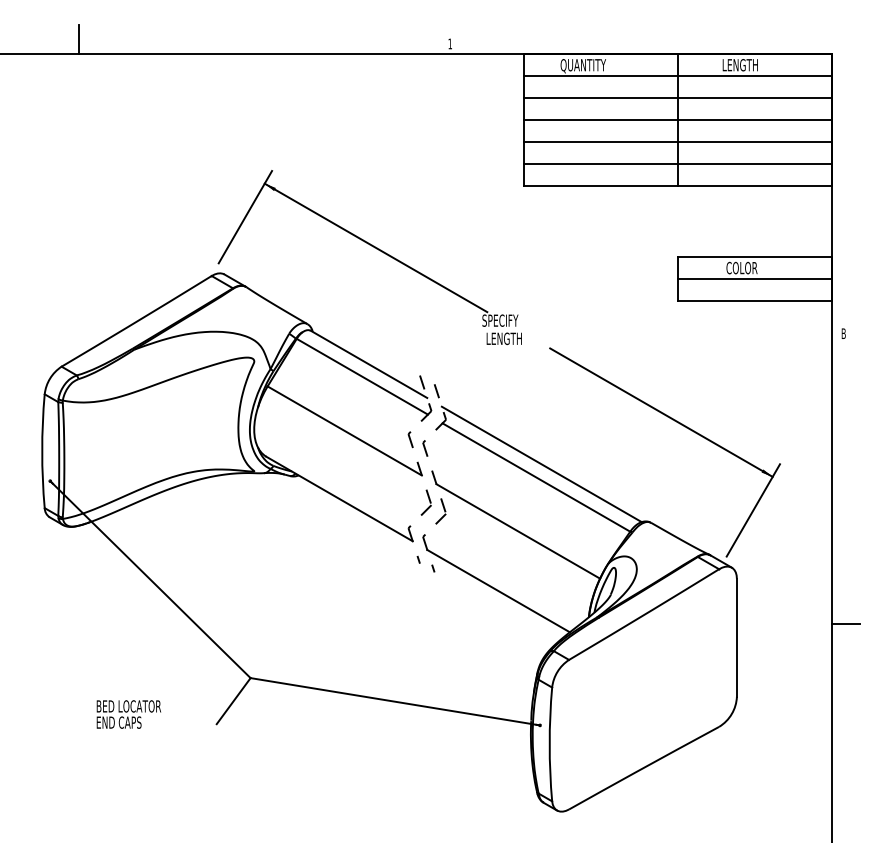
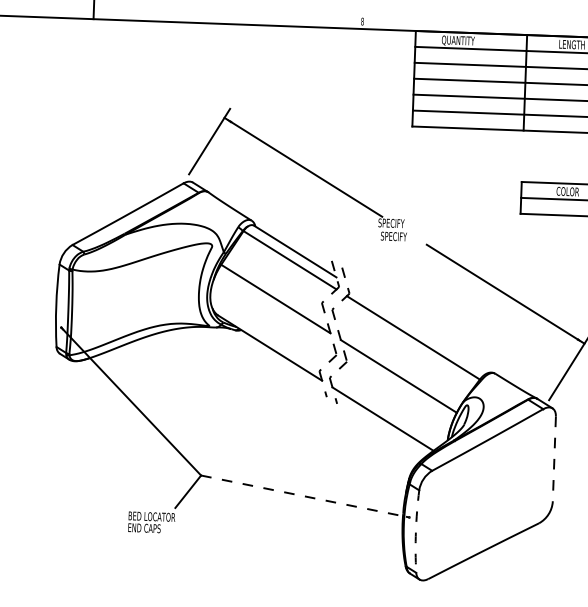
text: (450, 43) -> (362, 21), 1 -> 8
text: (504, 338) -> (394, 236), LENGTH -> SPECIFY
line: (541, 464) -> (417, 328), removed
line: (736, 637) -> (554, 459), solid -> dashed
line: (395, 701) -> (305, 496), solid -> dashed
text: (128, 714) -> (151, 522), moved
arc: (549, 744) -> (415, 531), solid -> dashed

